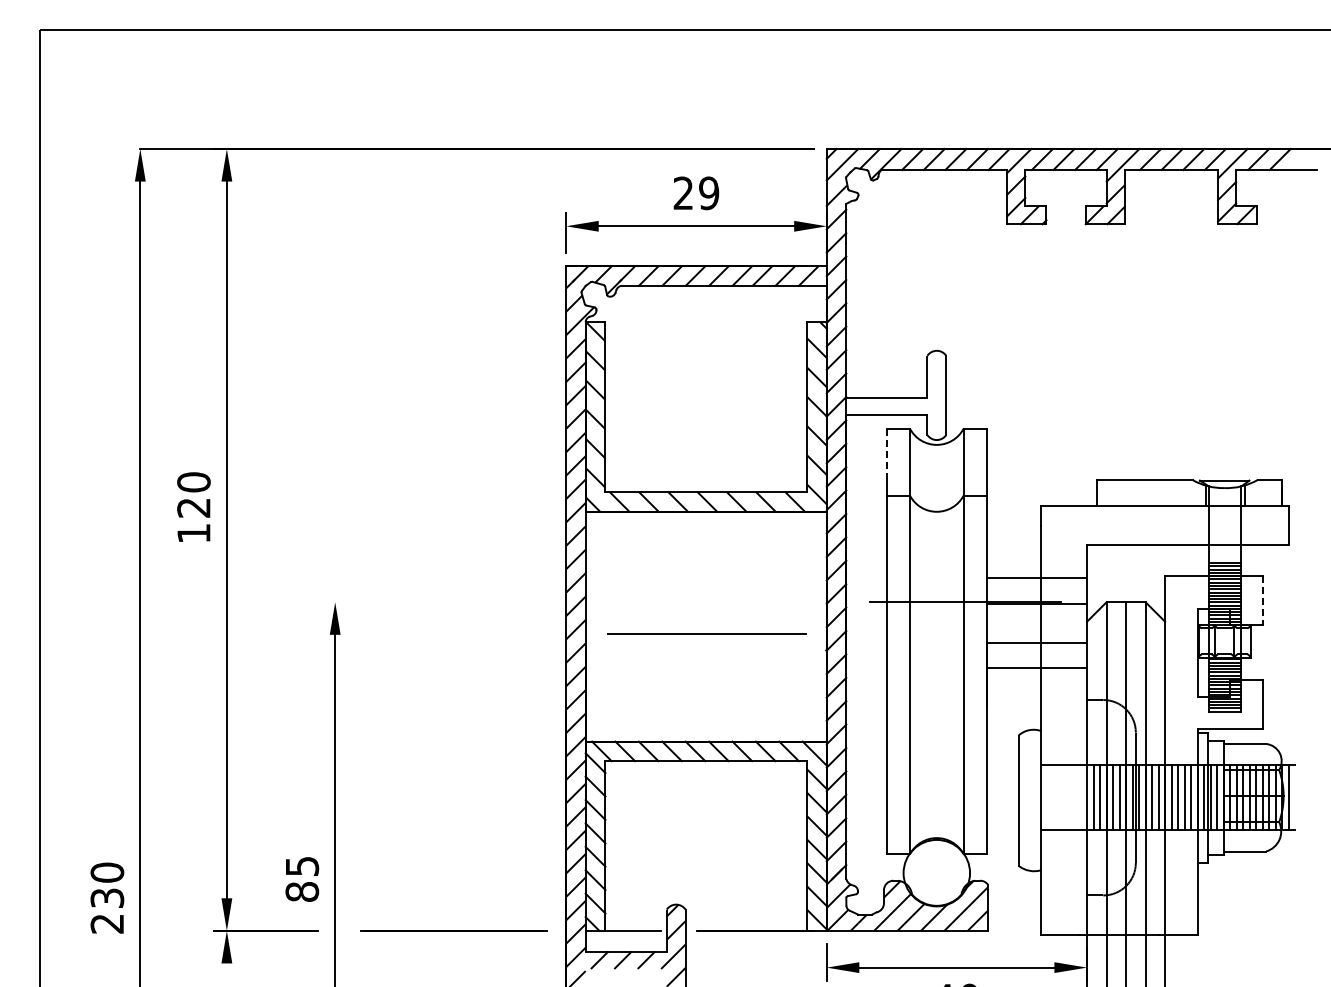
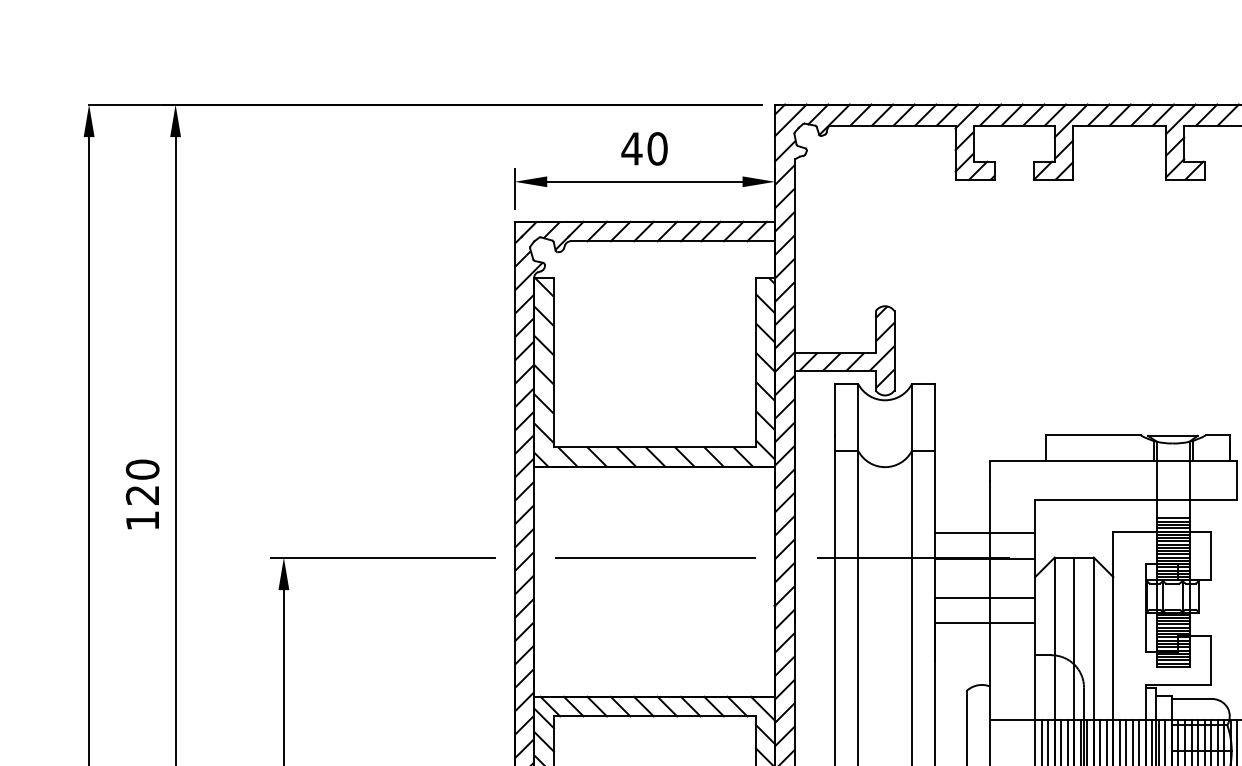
text: (695, 193) -> (643, 149), 29 -> 40
hatch: (898, 391) -> (846, 346), added
line: (886, 454) -> (834, 409), dashed -> solid
text: (193, 506) -> (142, 493), moved
line: (1262, 601) -> (1210, 556), dashed -> solid
line: (434, 602) -> (383, 557), added
line: (706, 633) -> (654, 556), moved

